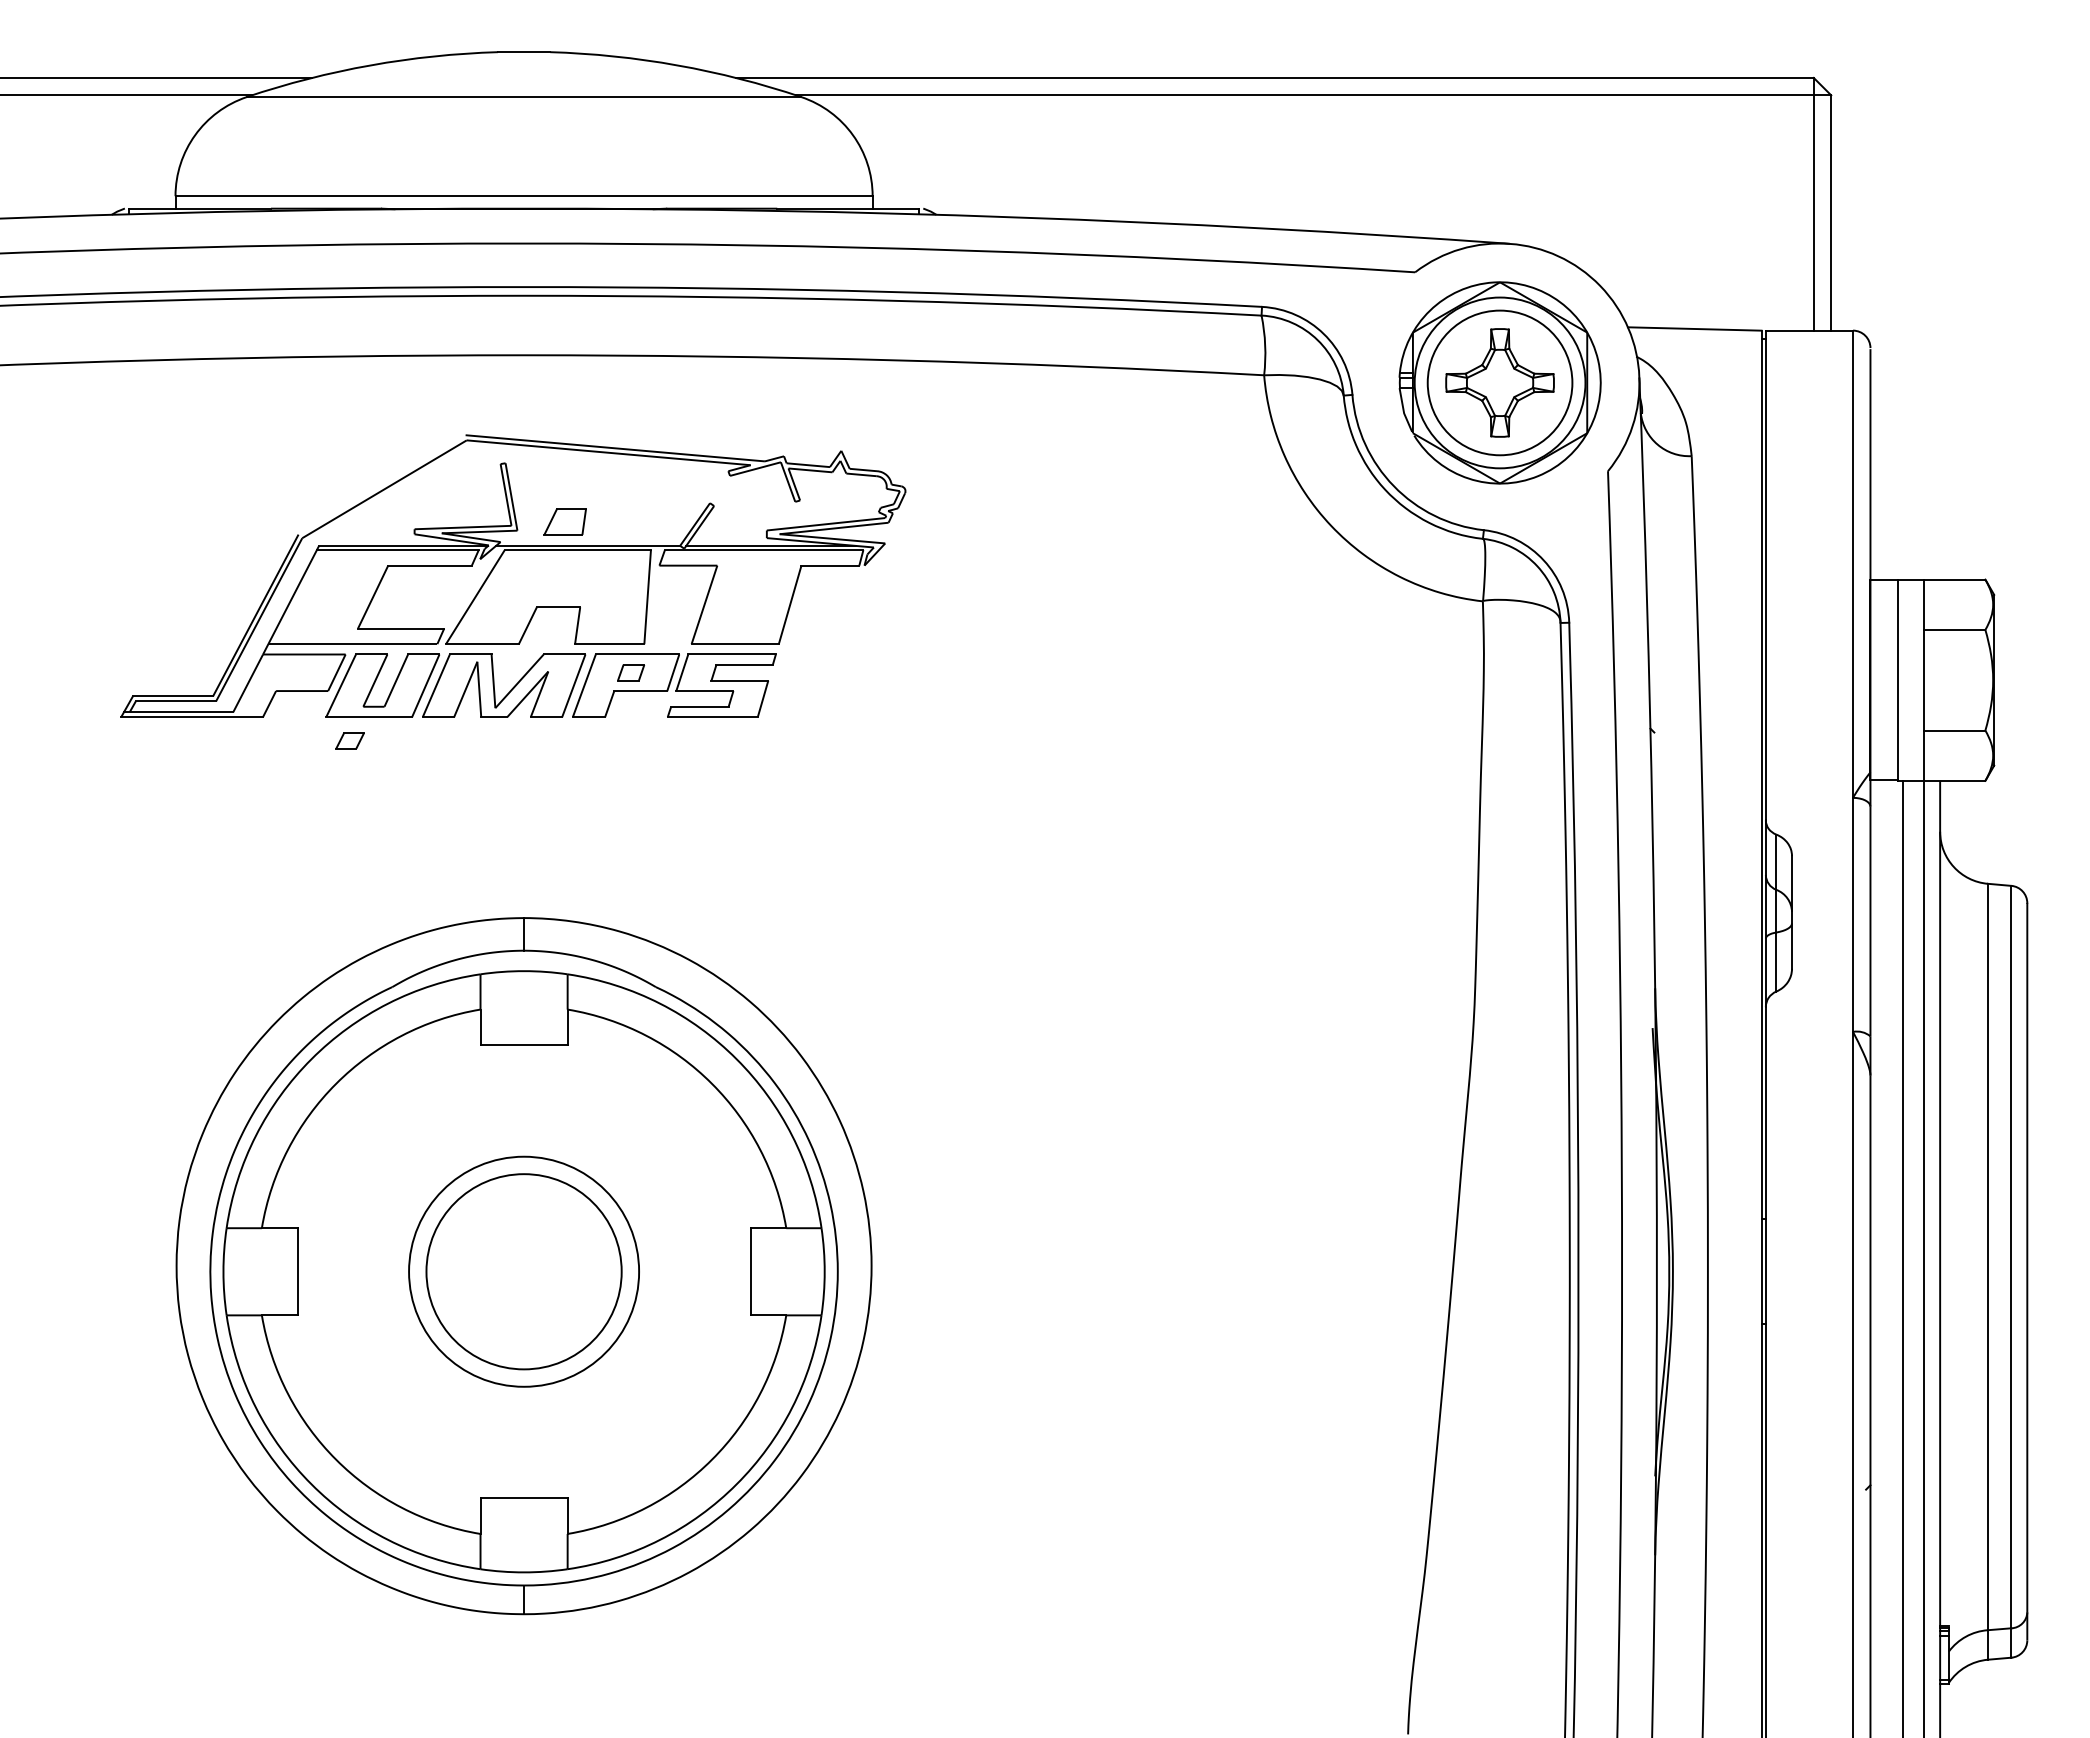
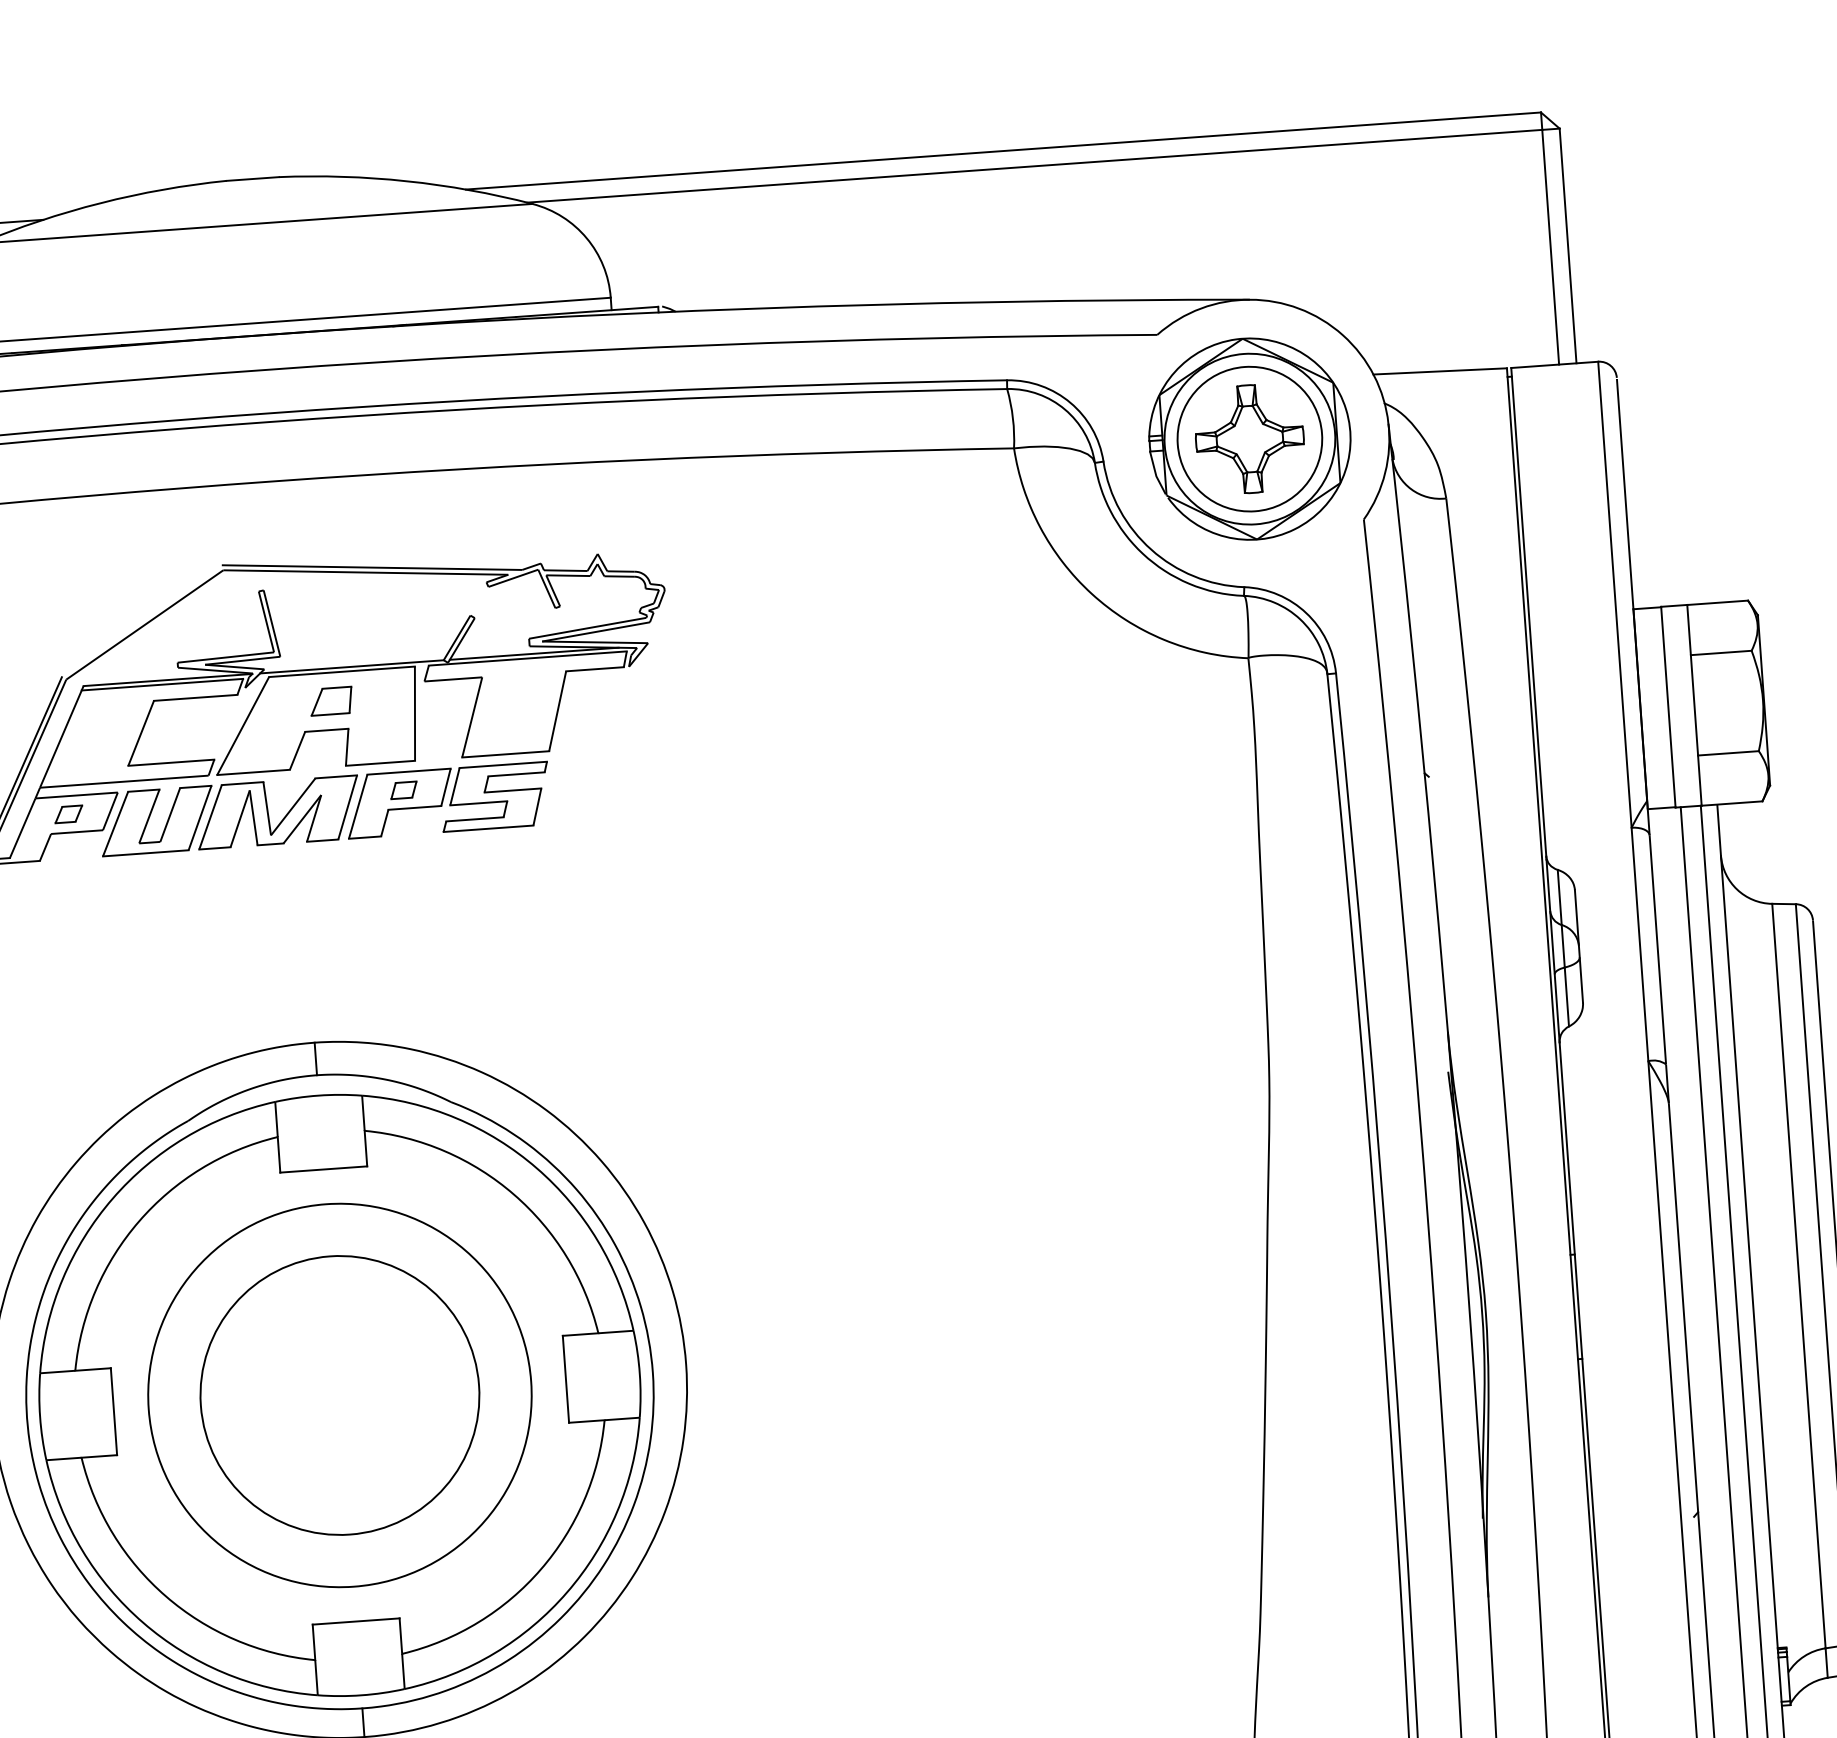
part: (564, 521) -> (330, 701), moved
part: (349, 740) -> (68, 814), moved
circle: (523, 1271) -> (339, 1395), size x1.43
circle: (523, 1271) -> (339, 1395), size x1.67

